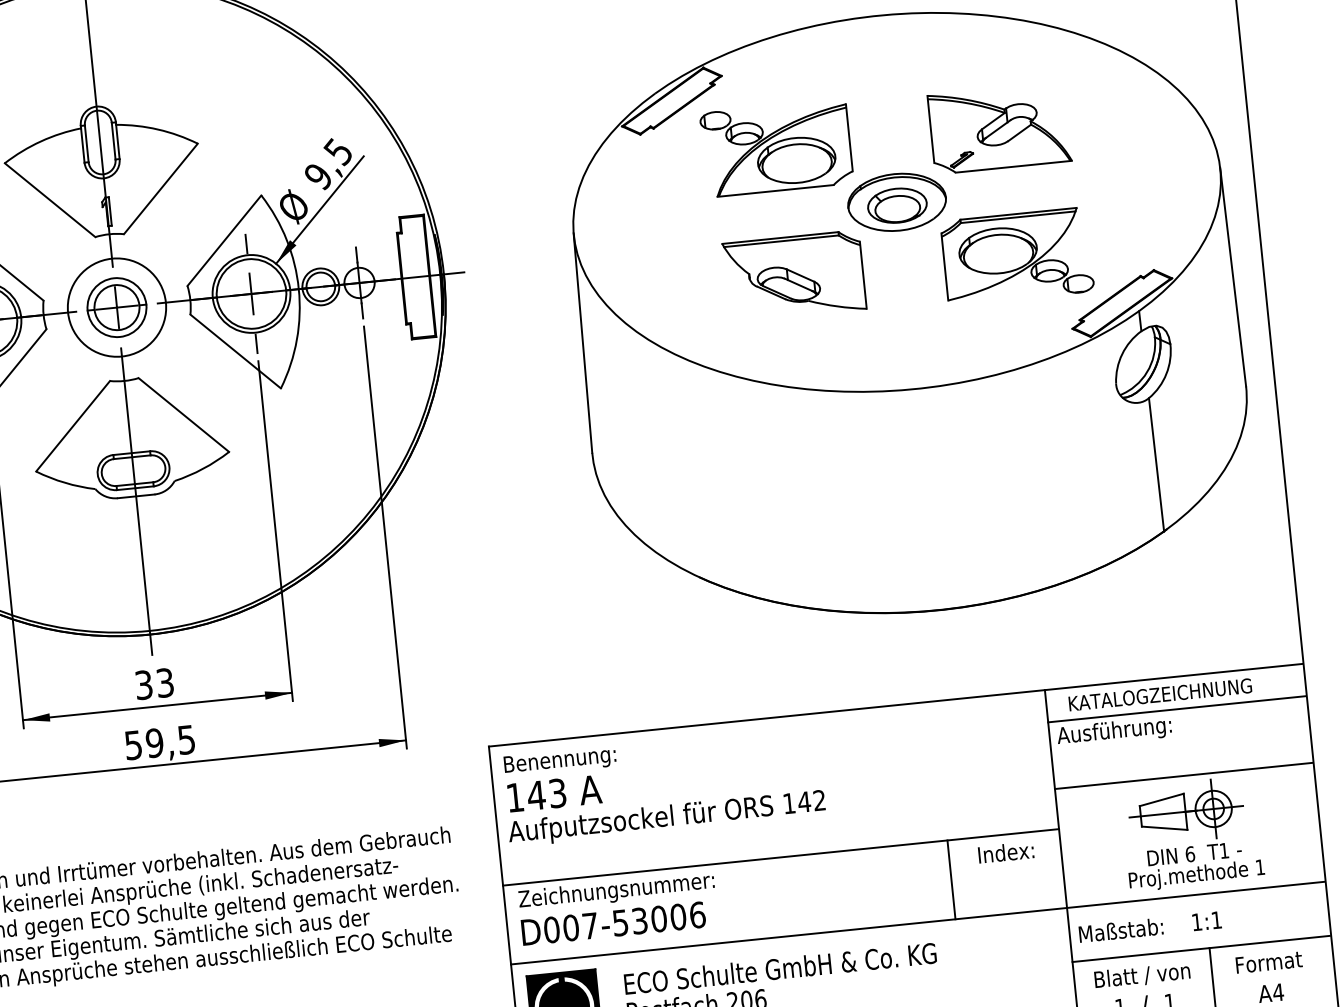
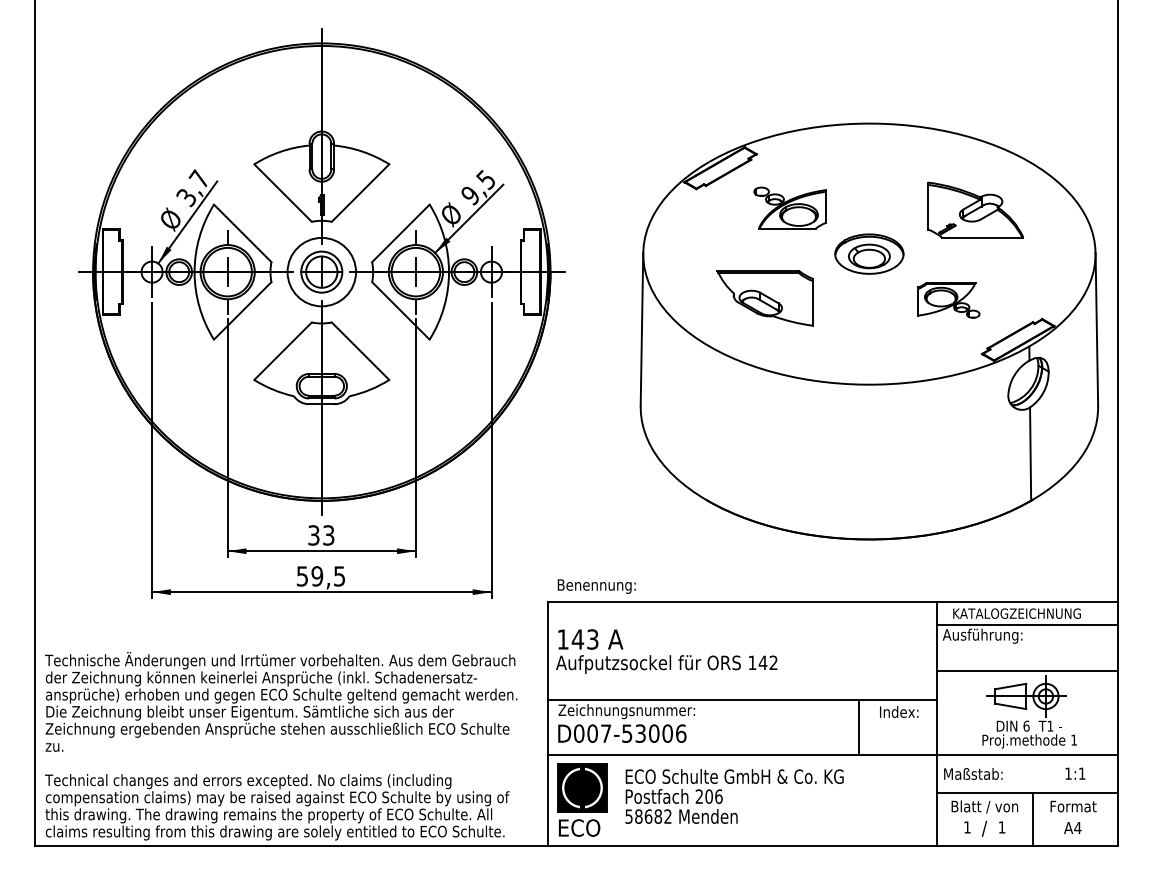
part: (999, 127) -> (975, 209), moved
part: (776, 147) -> (789, 207), size x0.7
part: (1016, 257) -> (948, 300), size x0.6
part: (793, 276) -> (764, 298), moved
text: (559, 761) -> (596, 586), moved
text: (1207, 920) -> (1075, 773), moved

